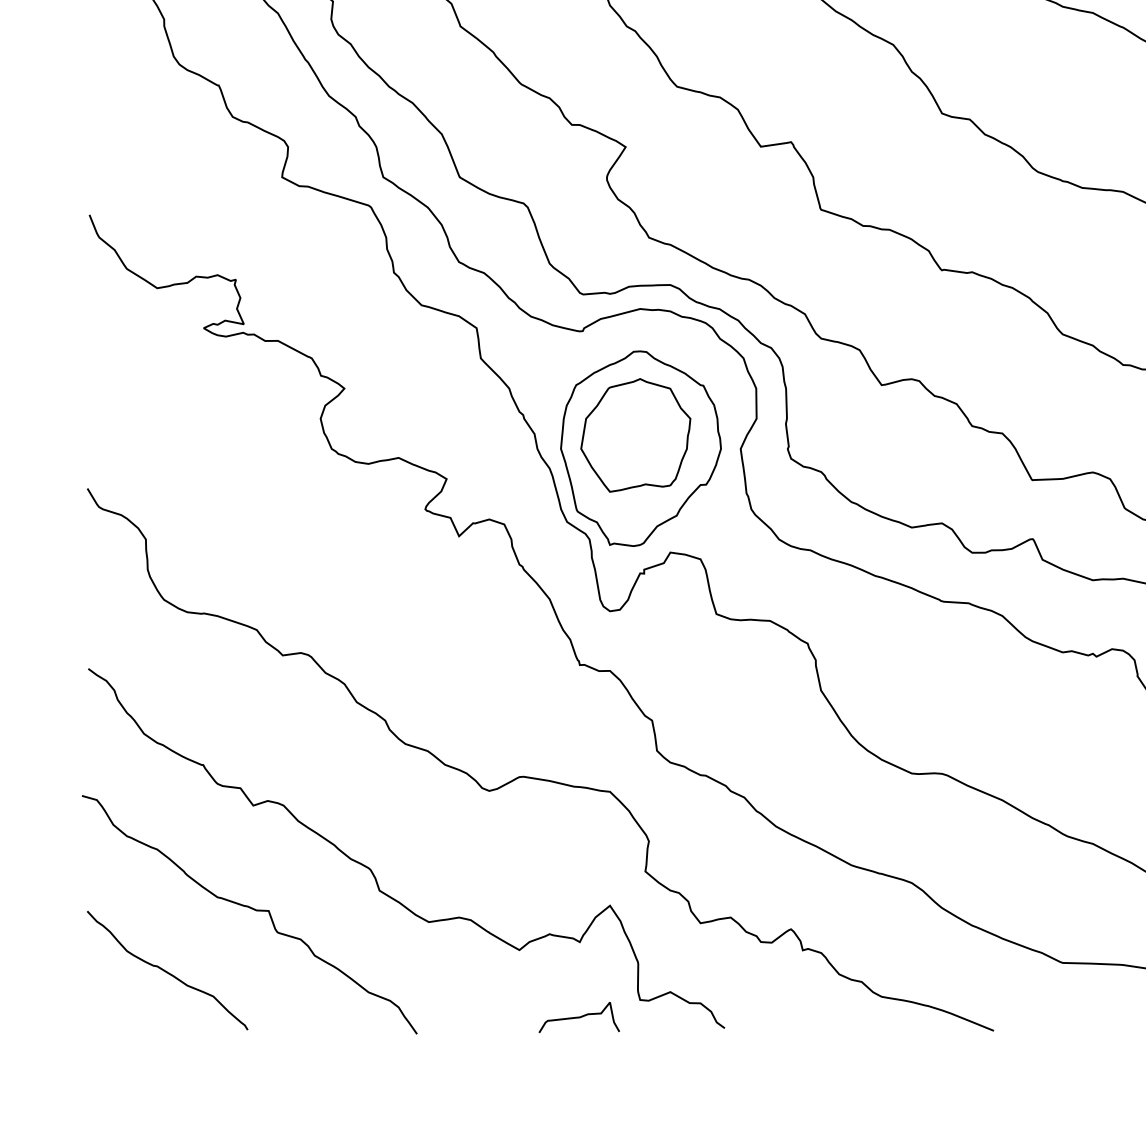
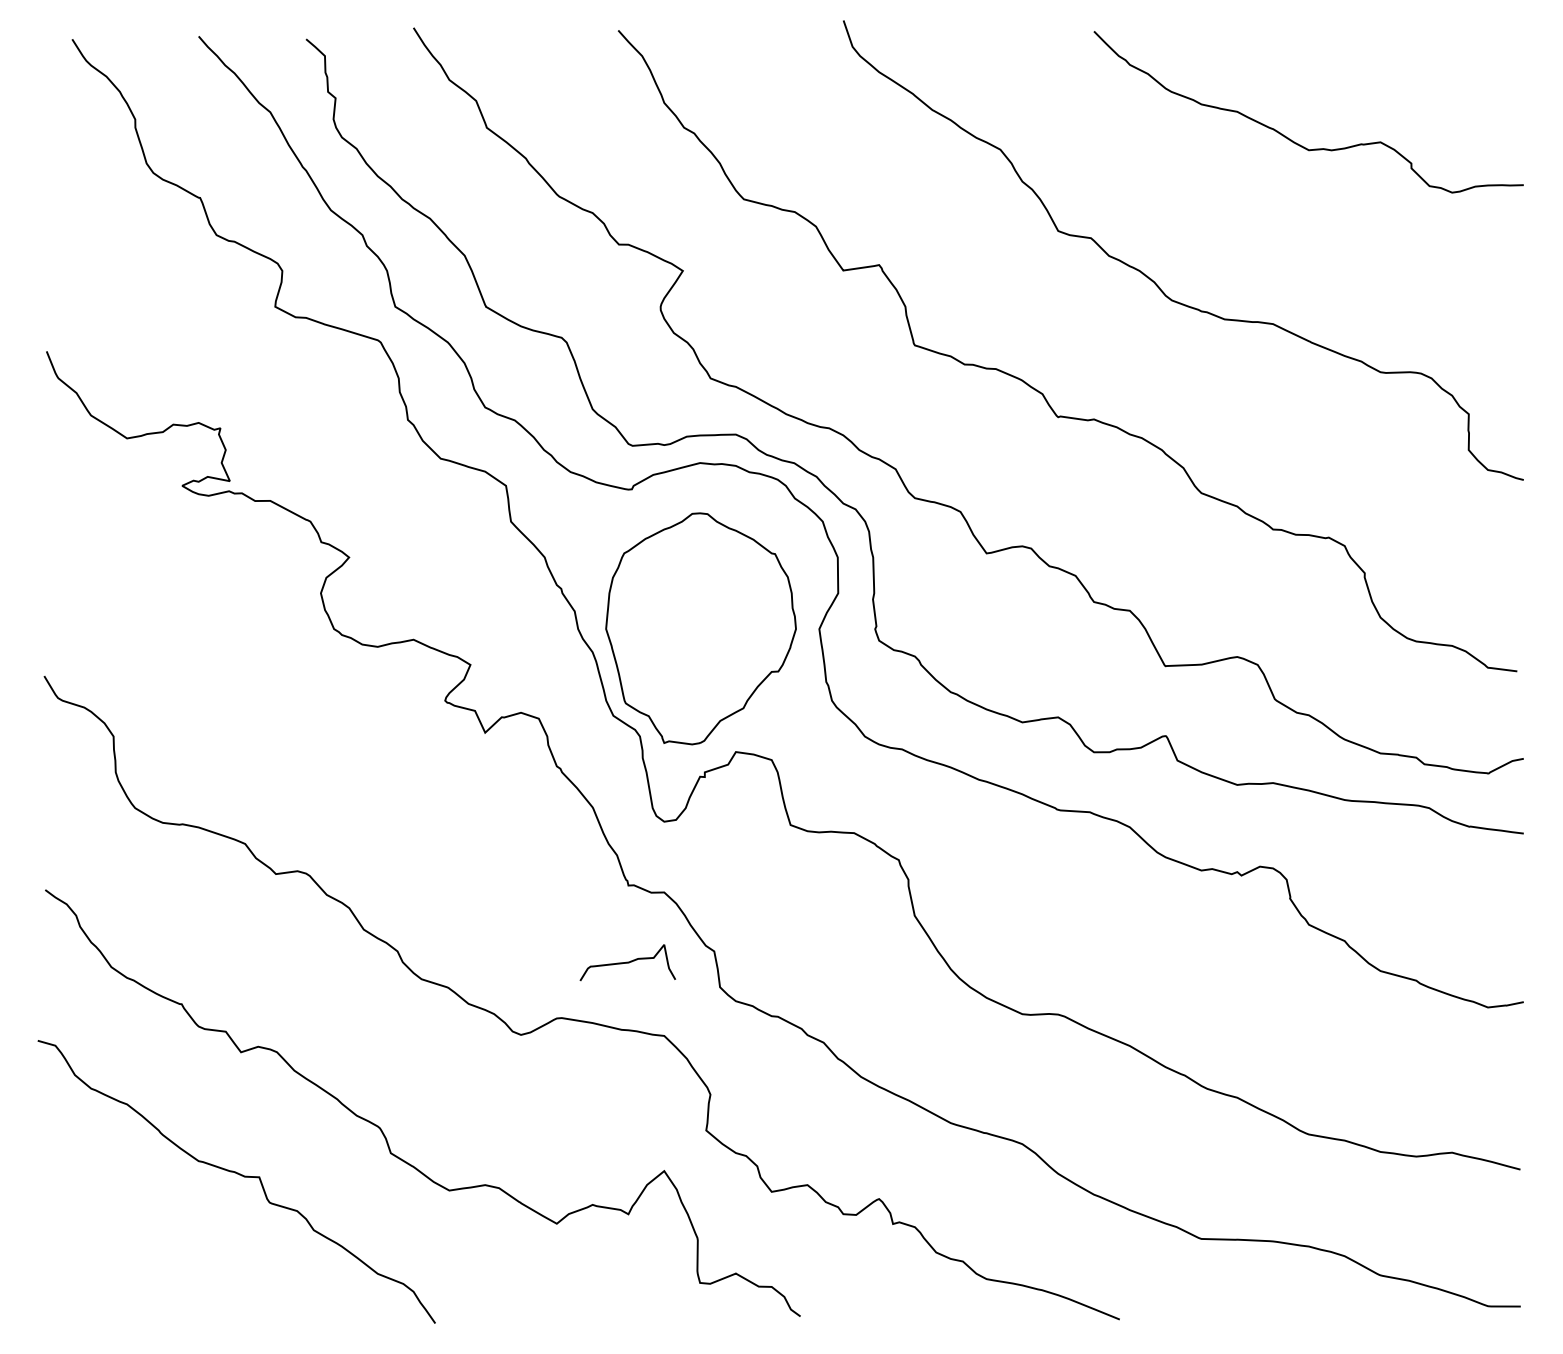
part: (635, 434) -> (694, 612), removed
curve: (166, 970) -> (138, 1248), removed
curve: (579, 1017) -> (627, 962), moved

